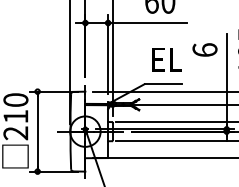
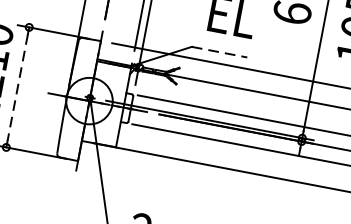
line: (163, 84) -> (220, 52), solid -> dashed
line: (37, 132) -> (17, 88), solid -> dashed

